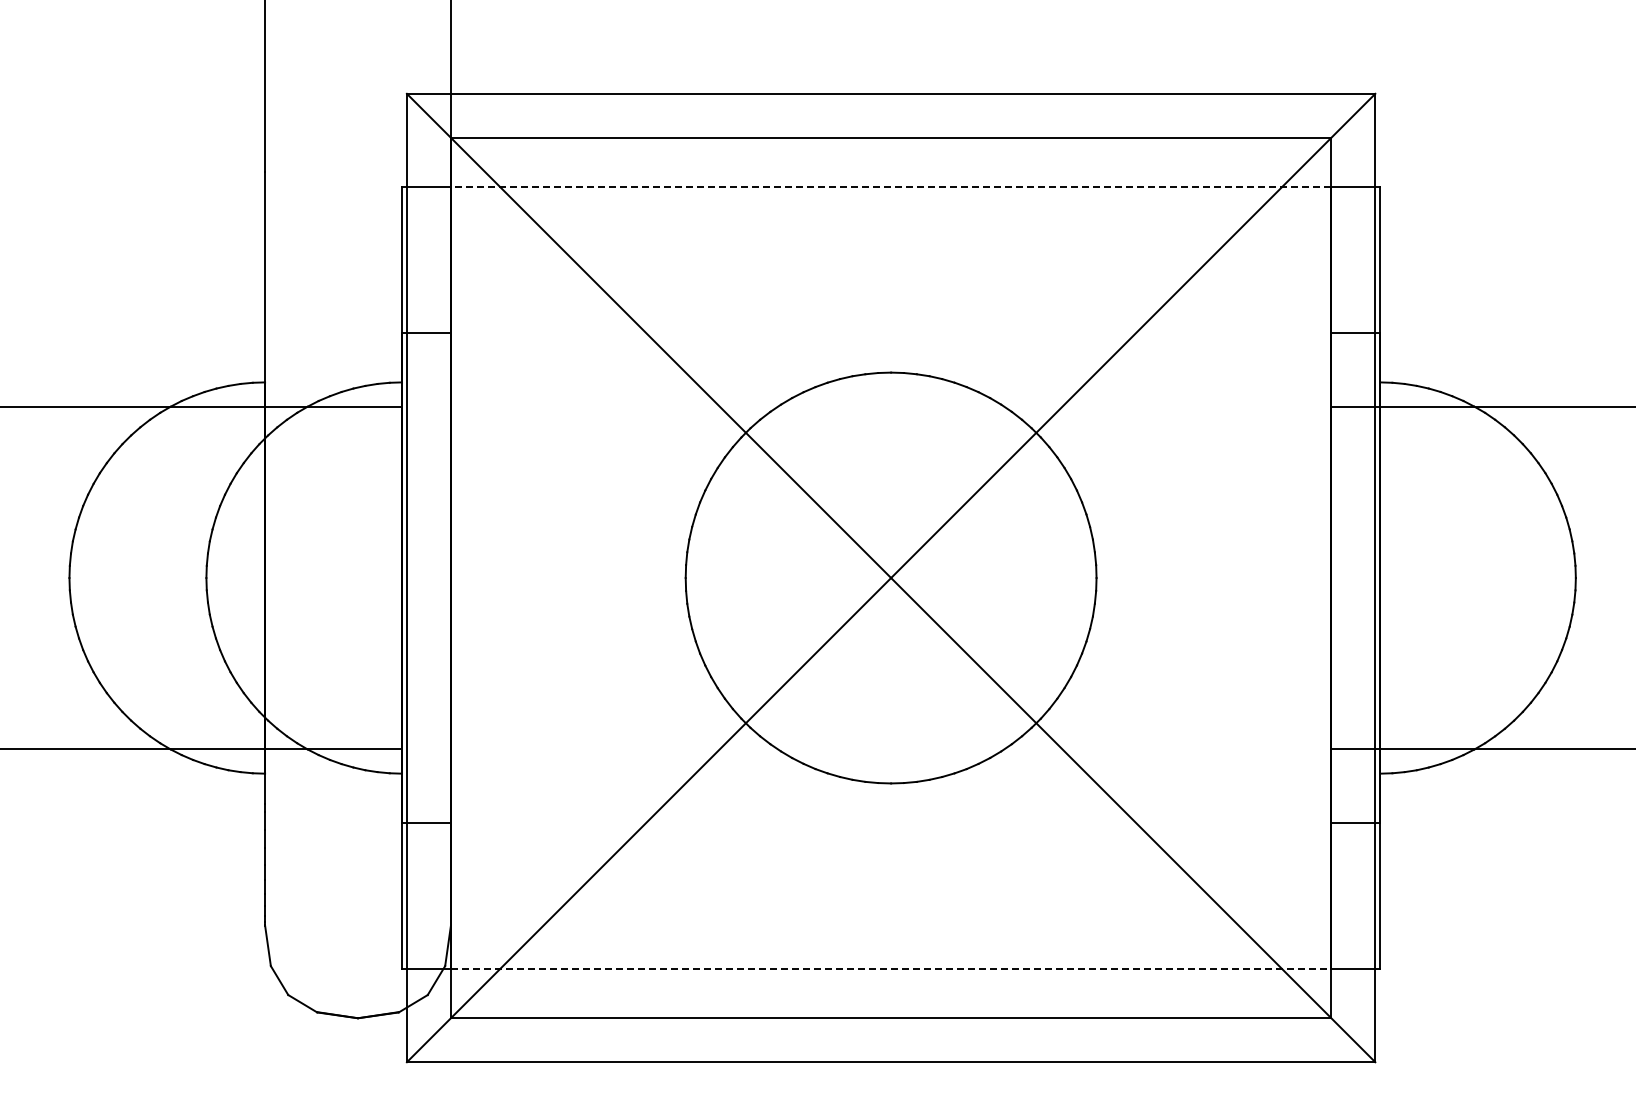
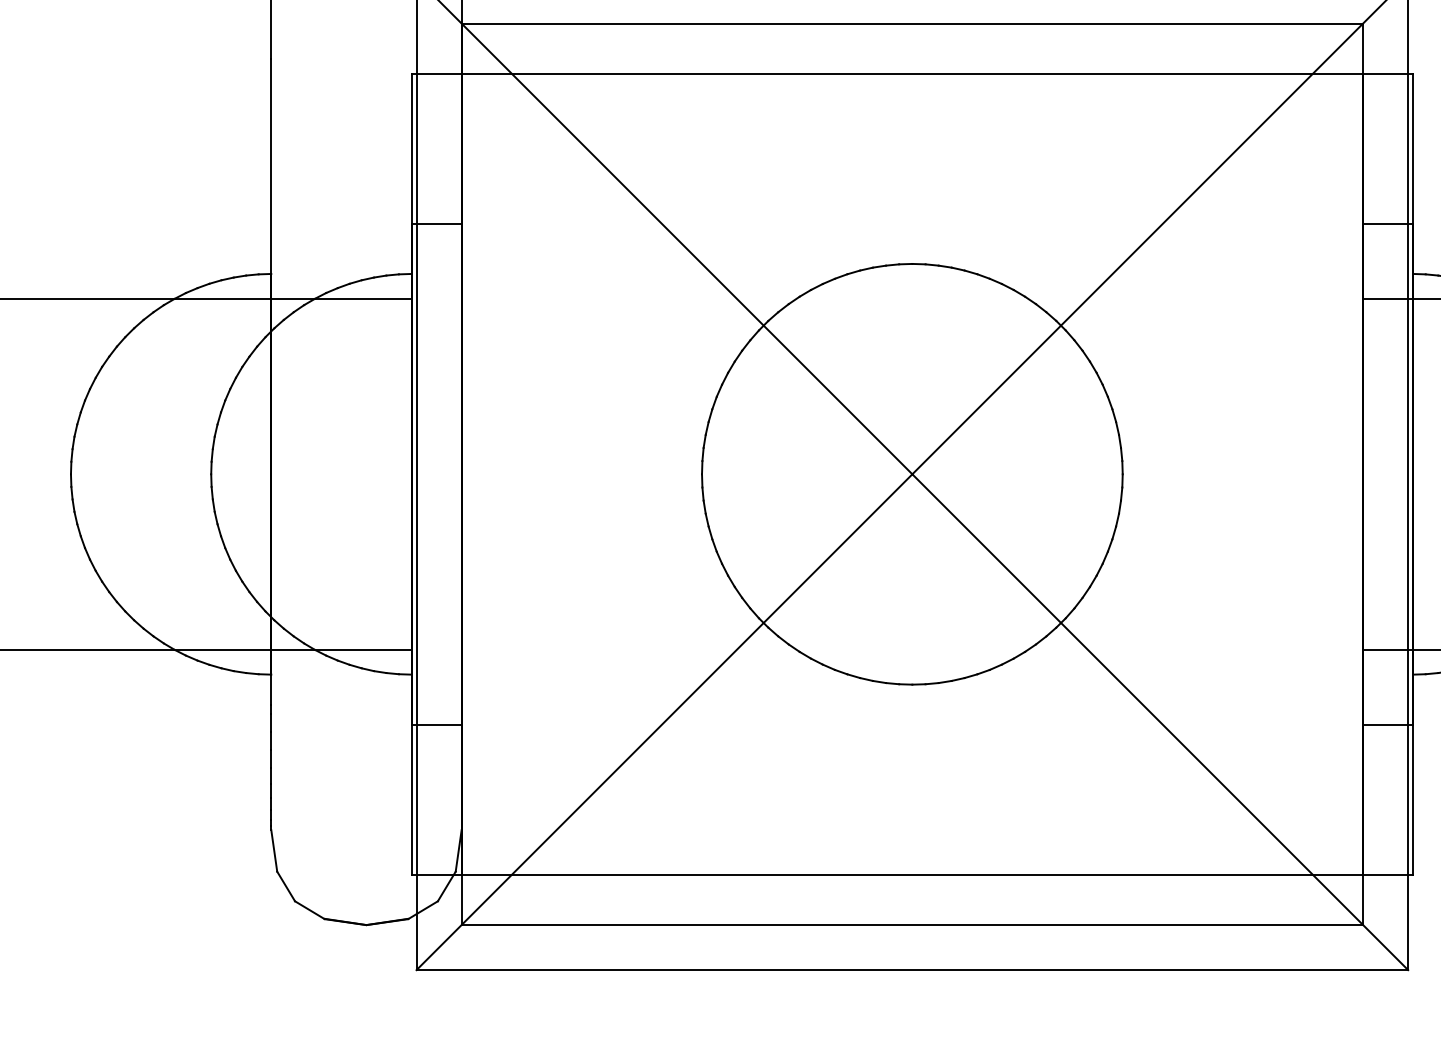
line: (890, 186) -> (911, 73), dashed -> solid
line: (891, 969) -> (912, 875), dashed -> solid

